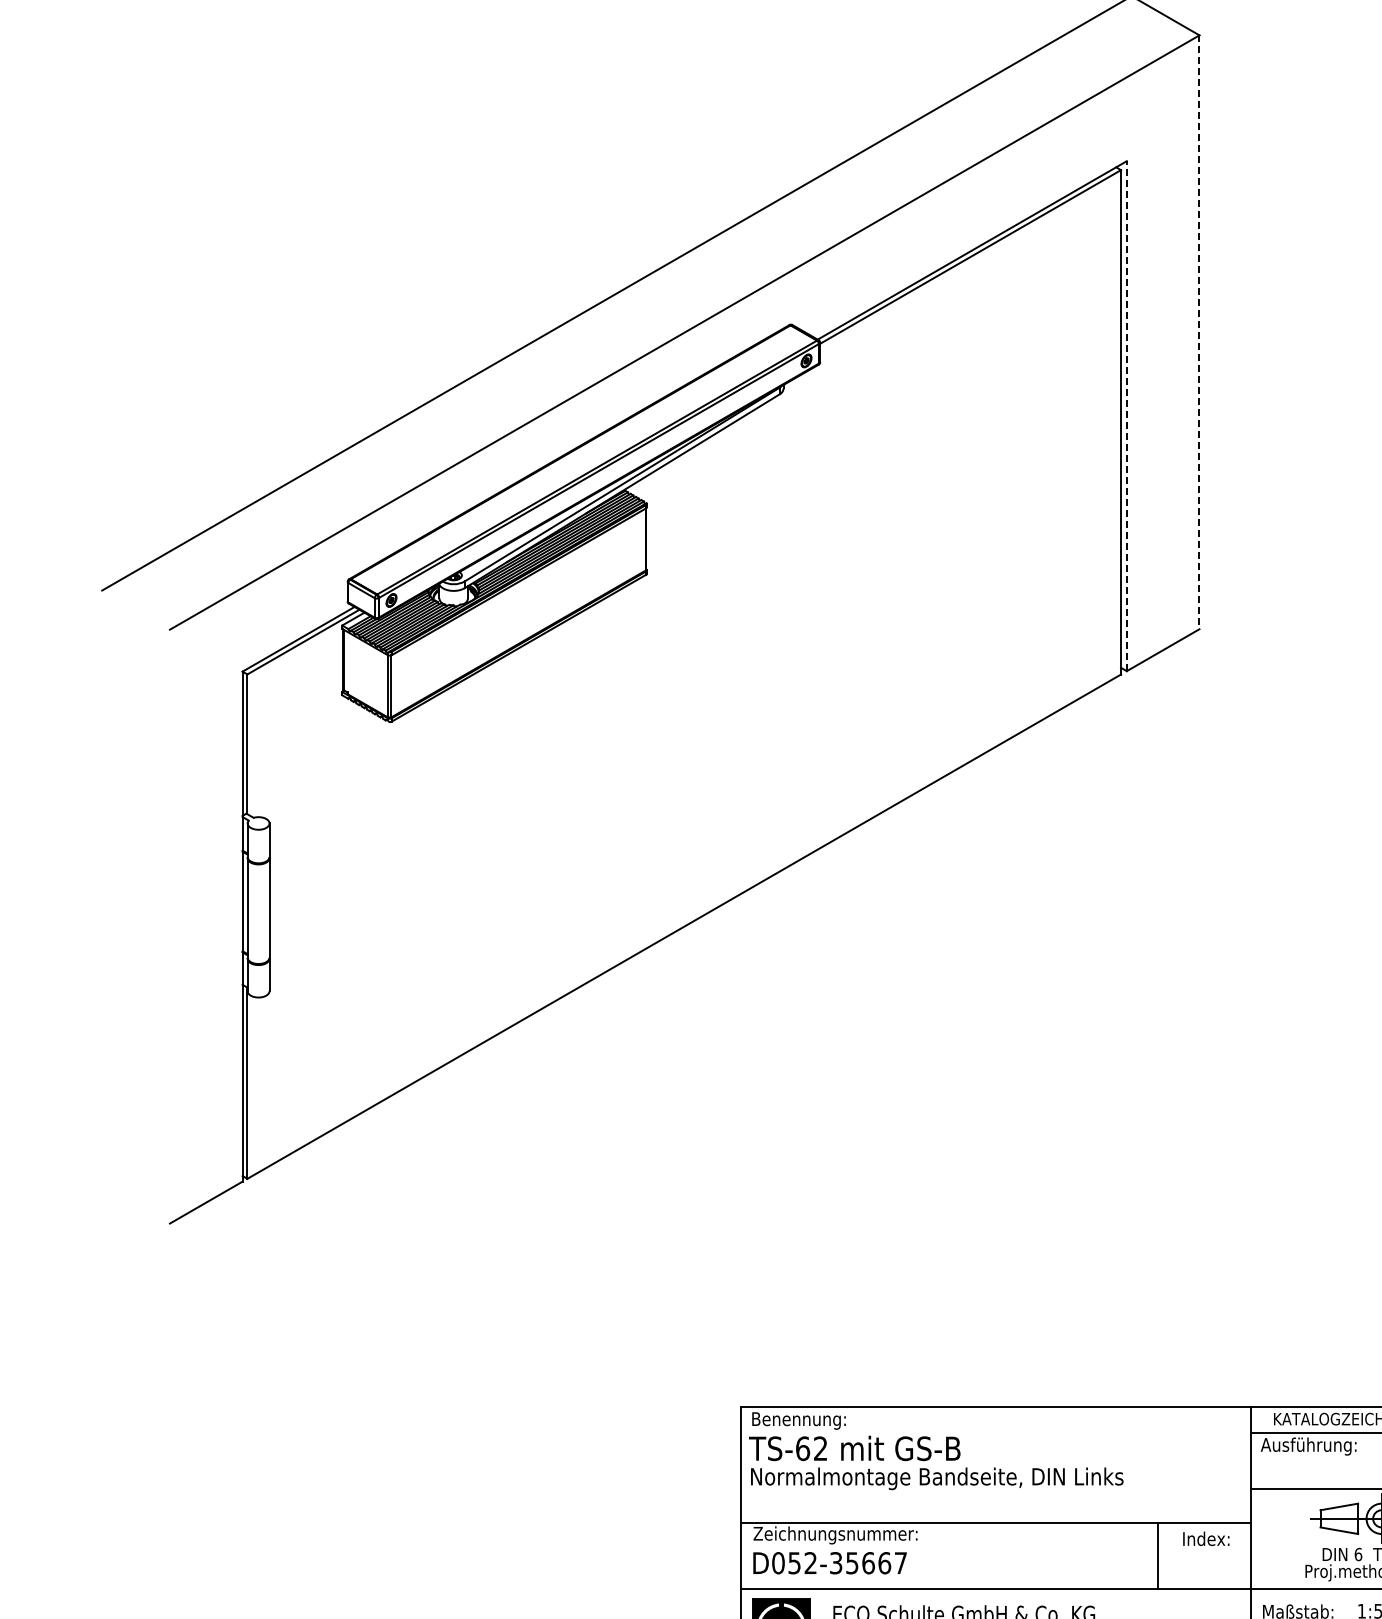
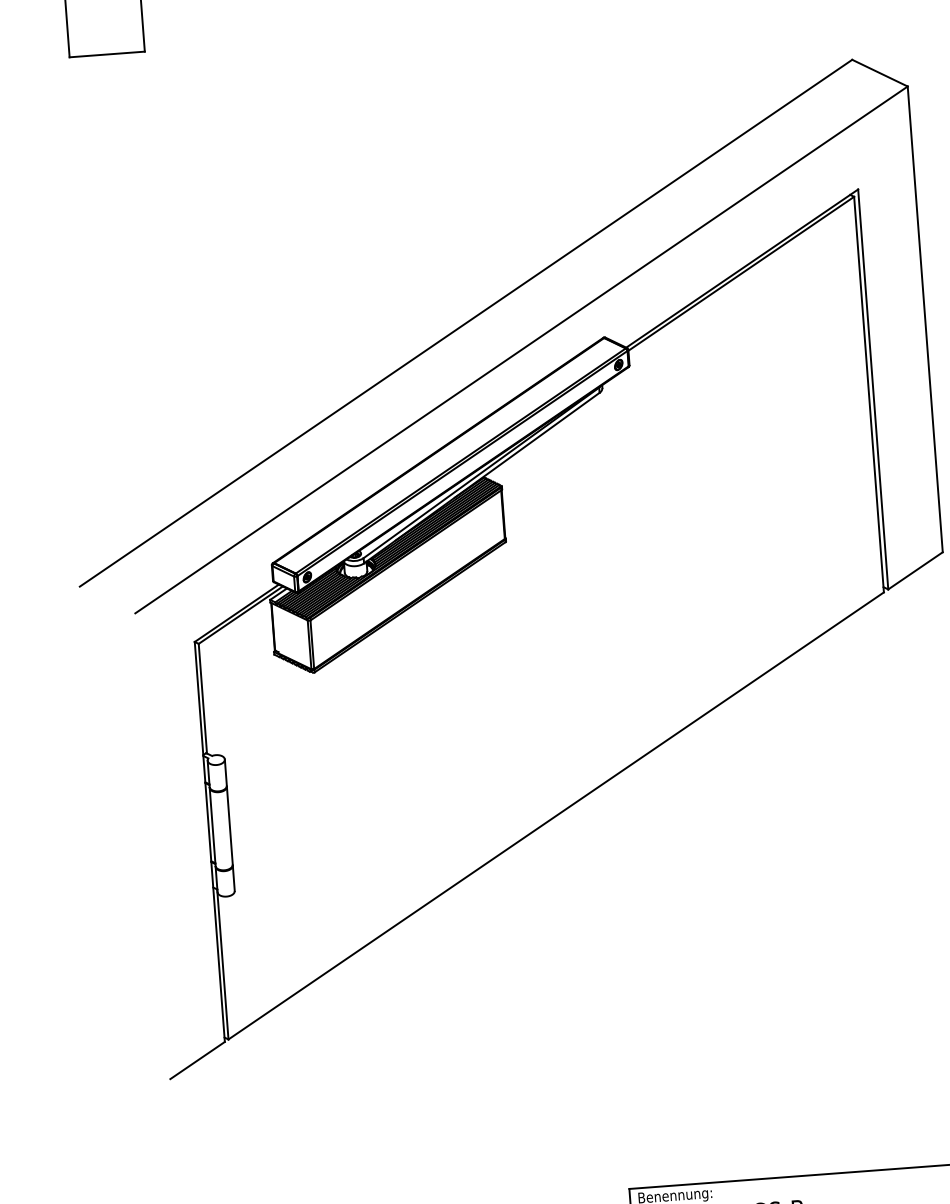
line: (1199, 332) -> (925, 319), dashed -> solid
line: (1126, 416) -> (872, 389), dashed -> solid

